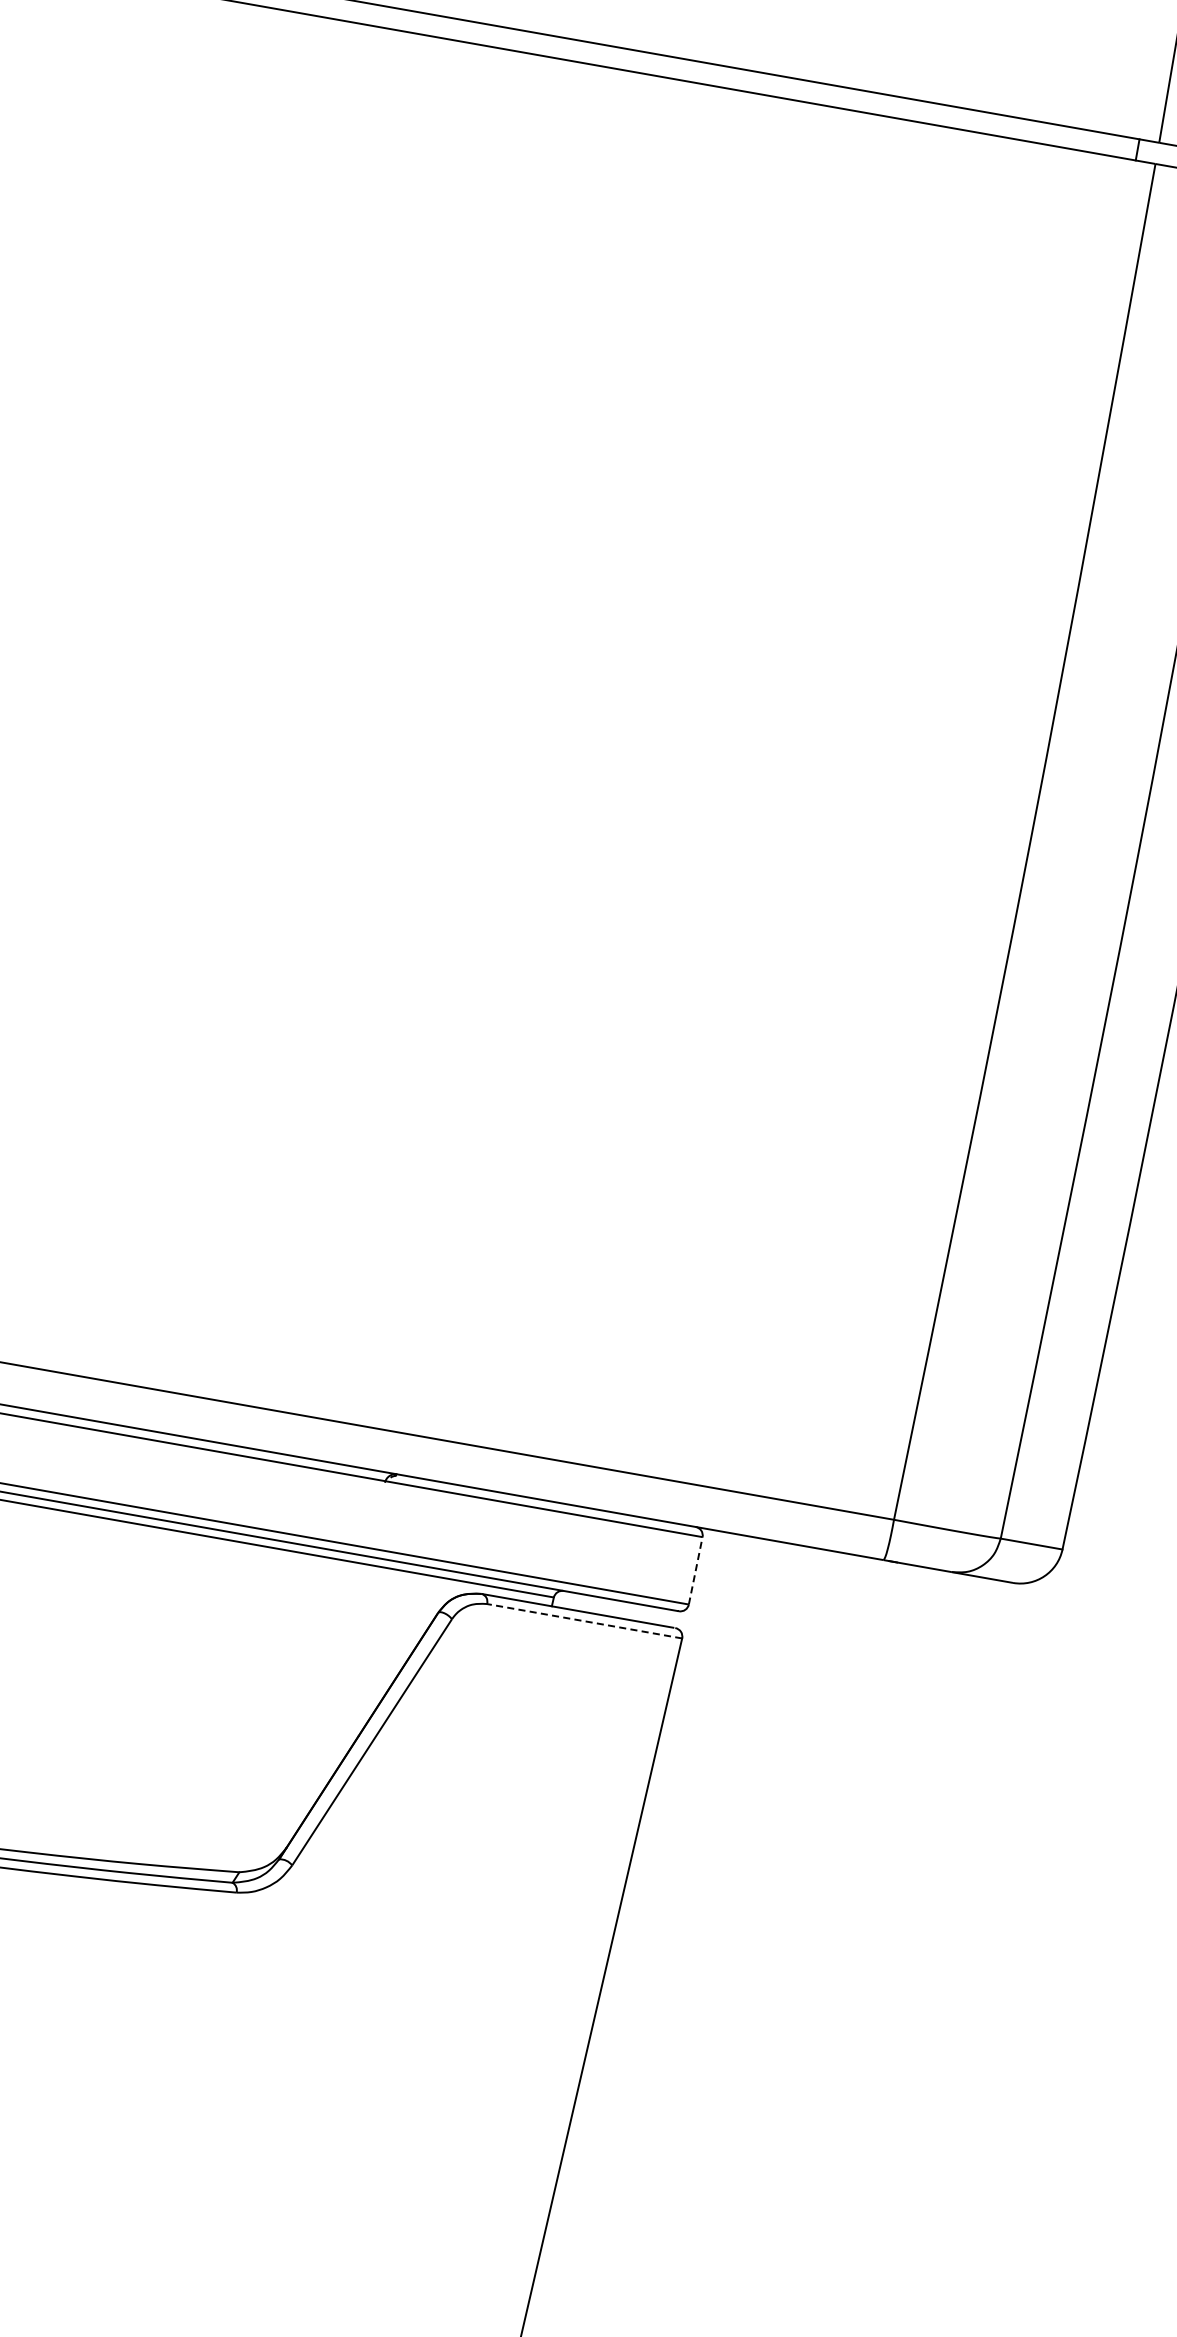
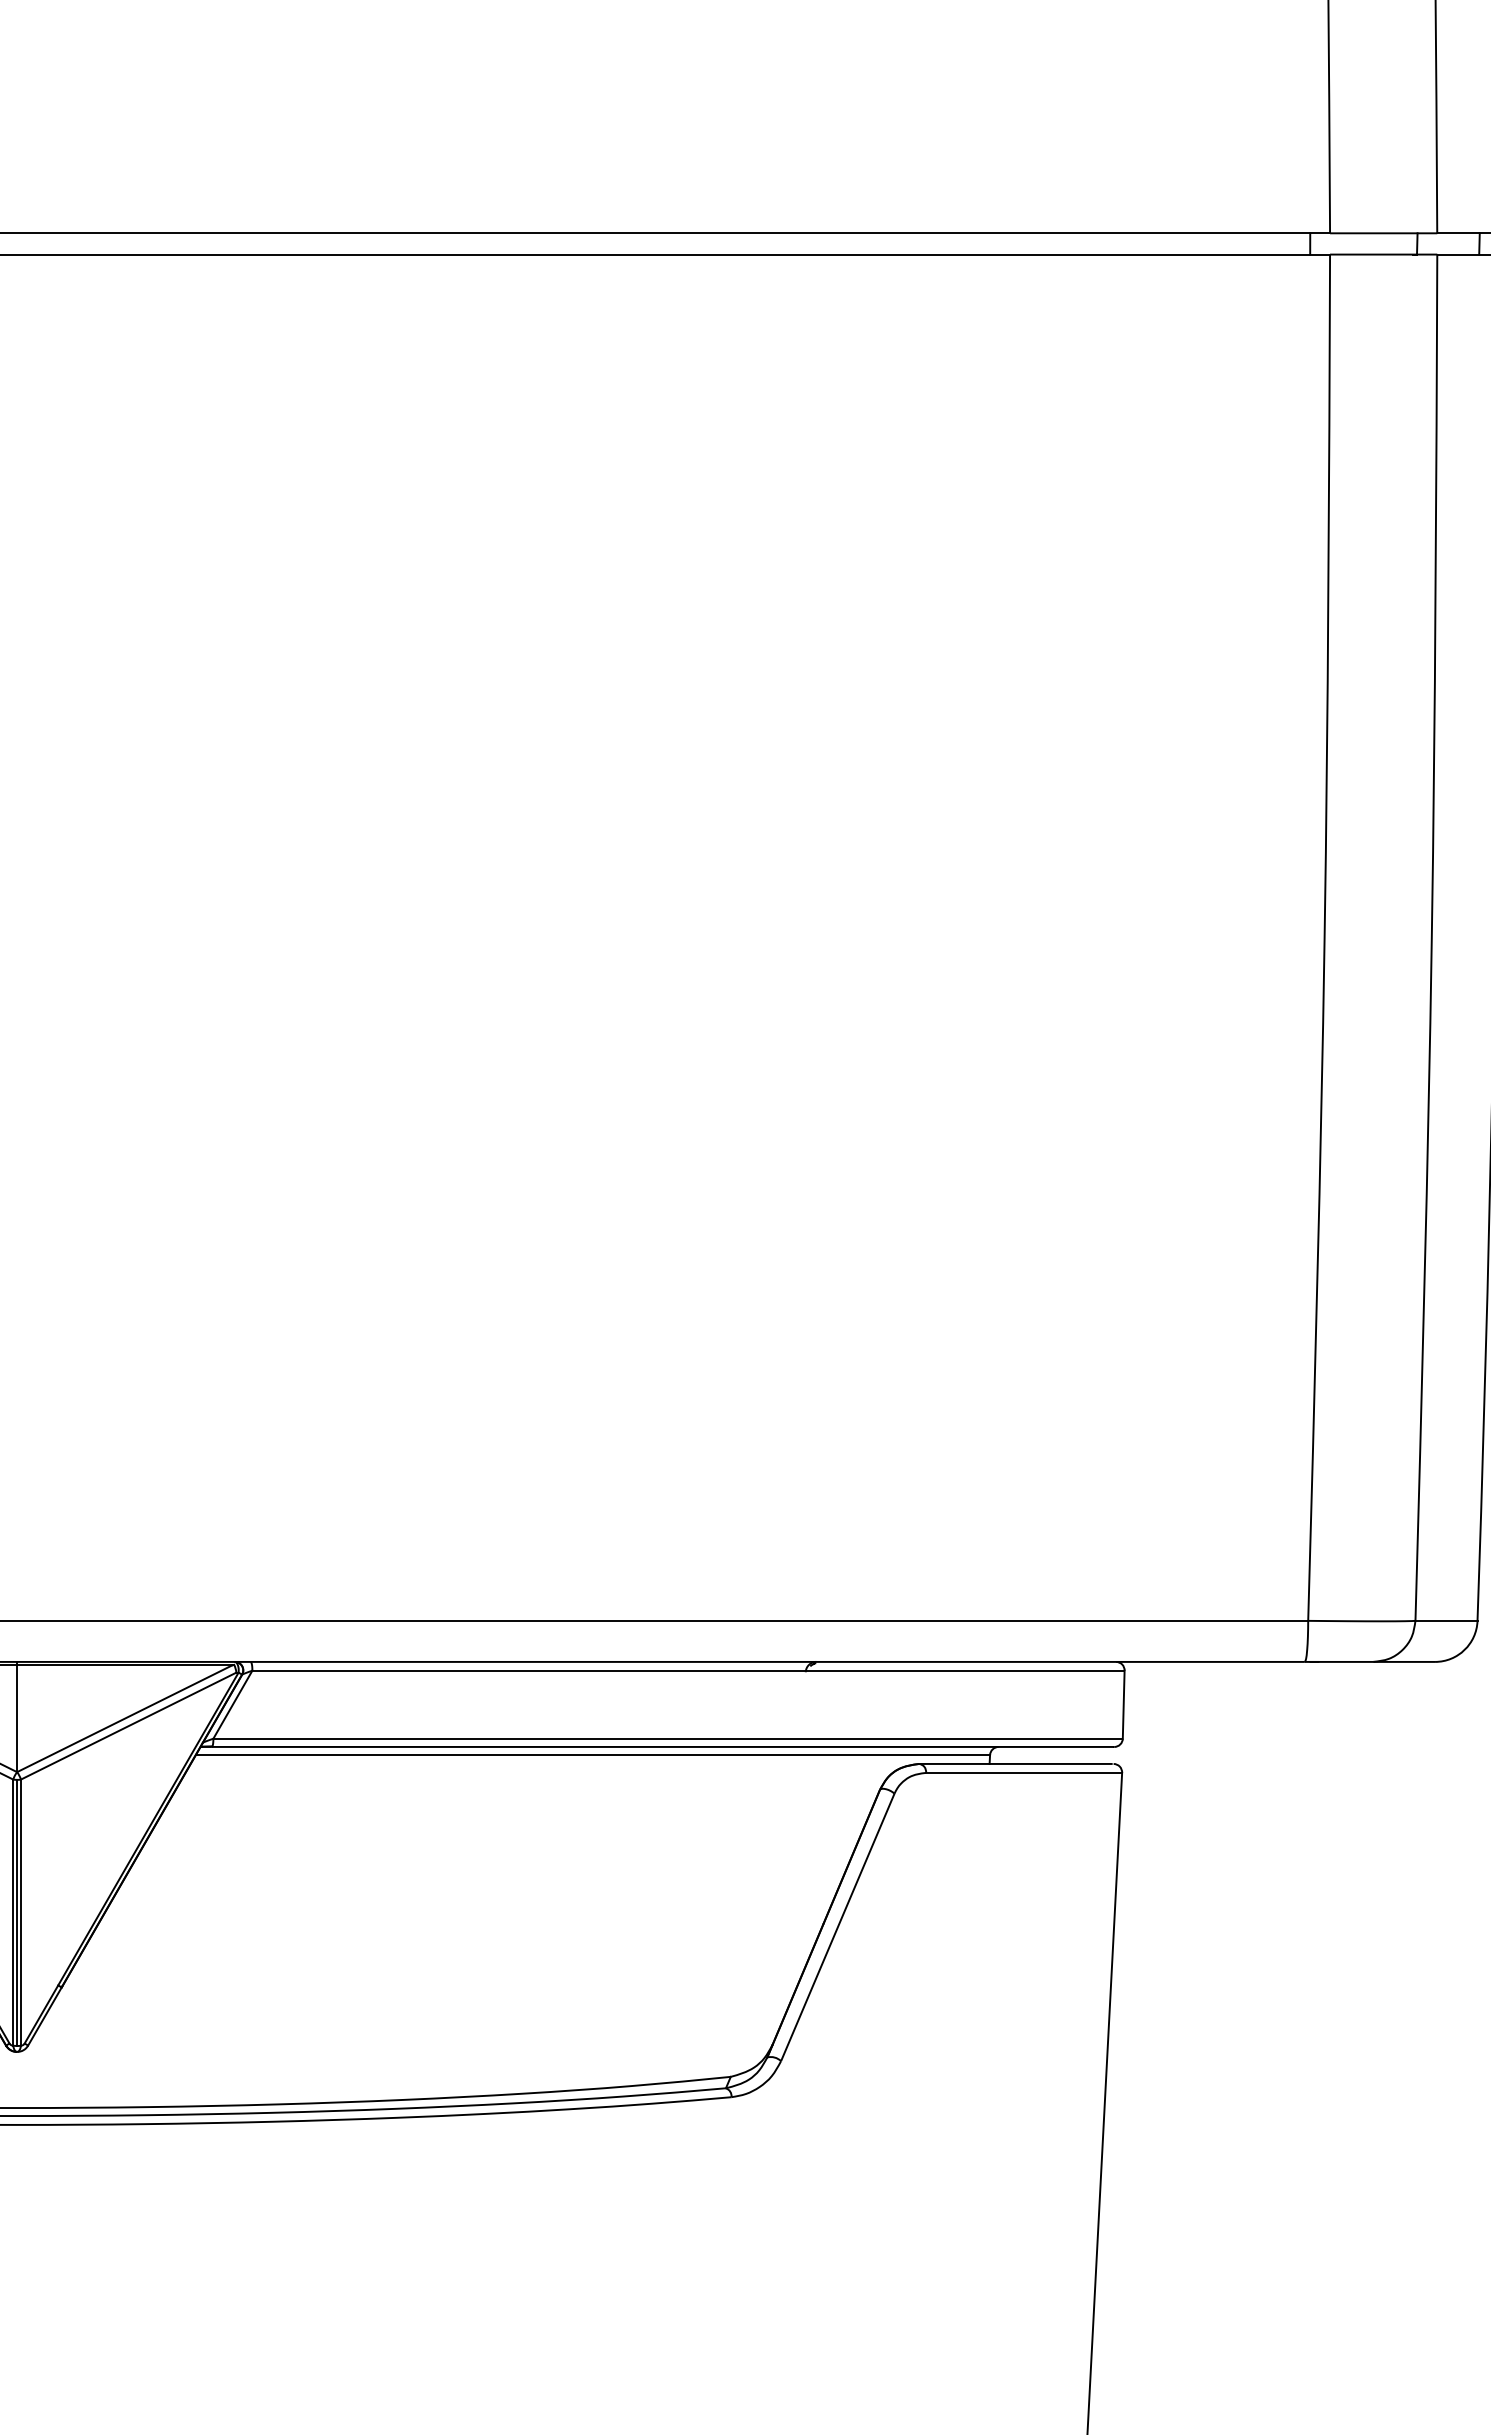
line: (695, 1570) -> (1123, 1704), dashed -> solid
line: (584, 1620) -> (1023, 1772), dashed -> solid

